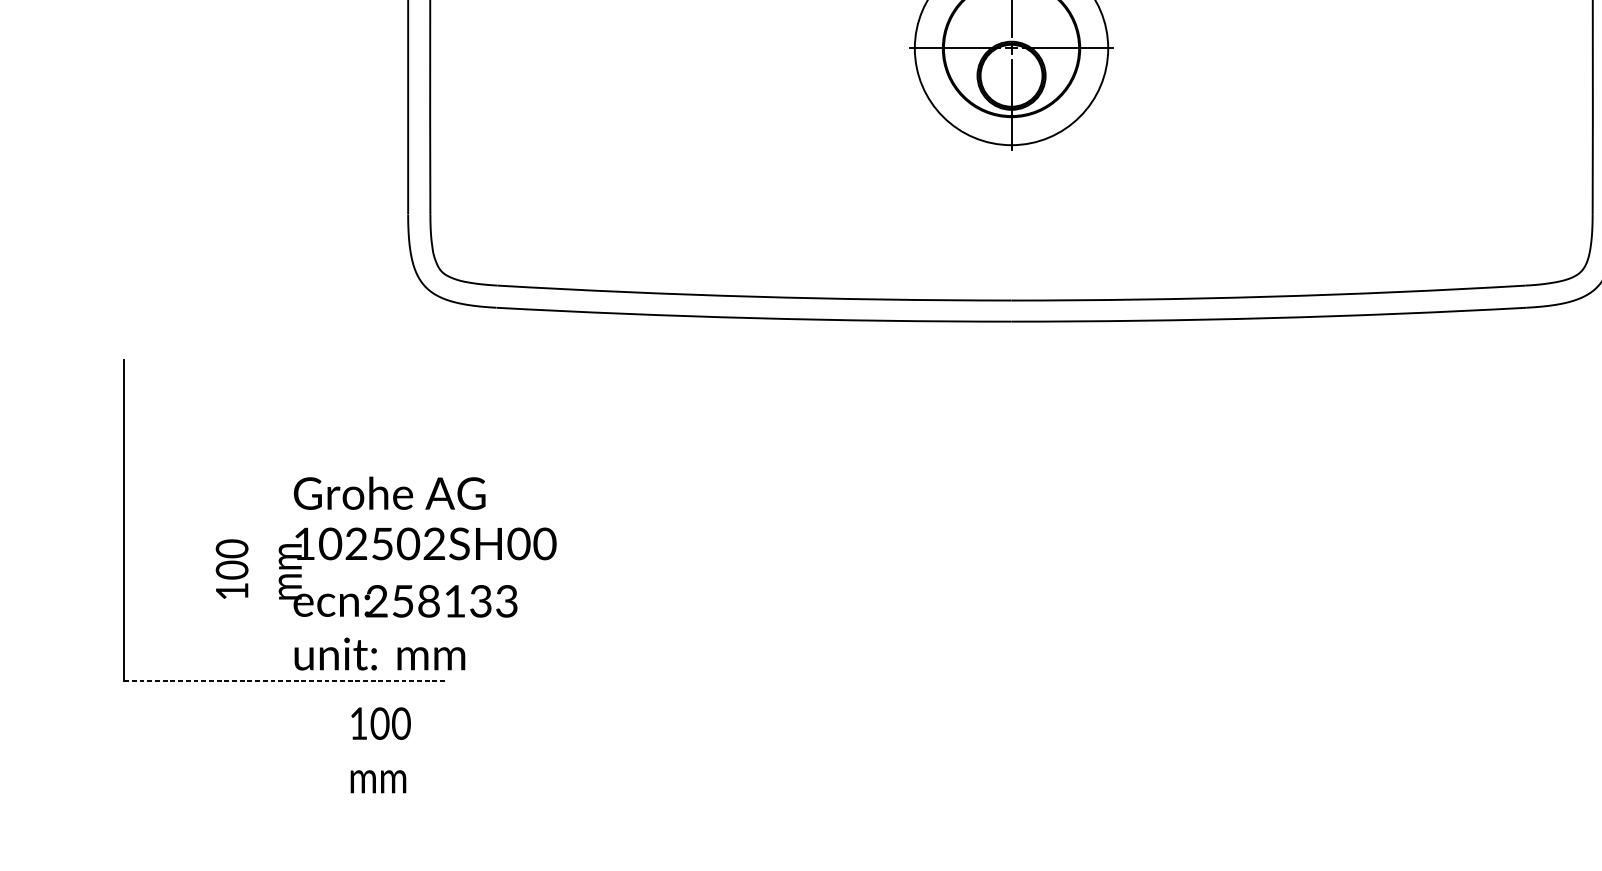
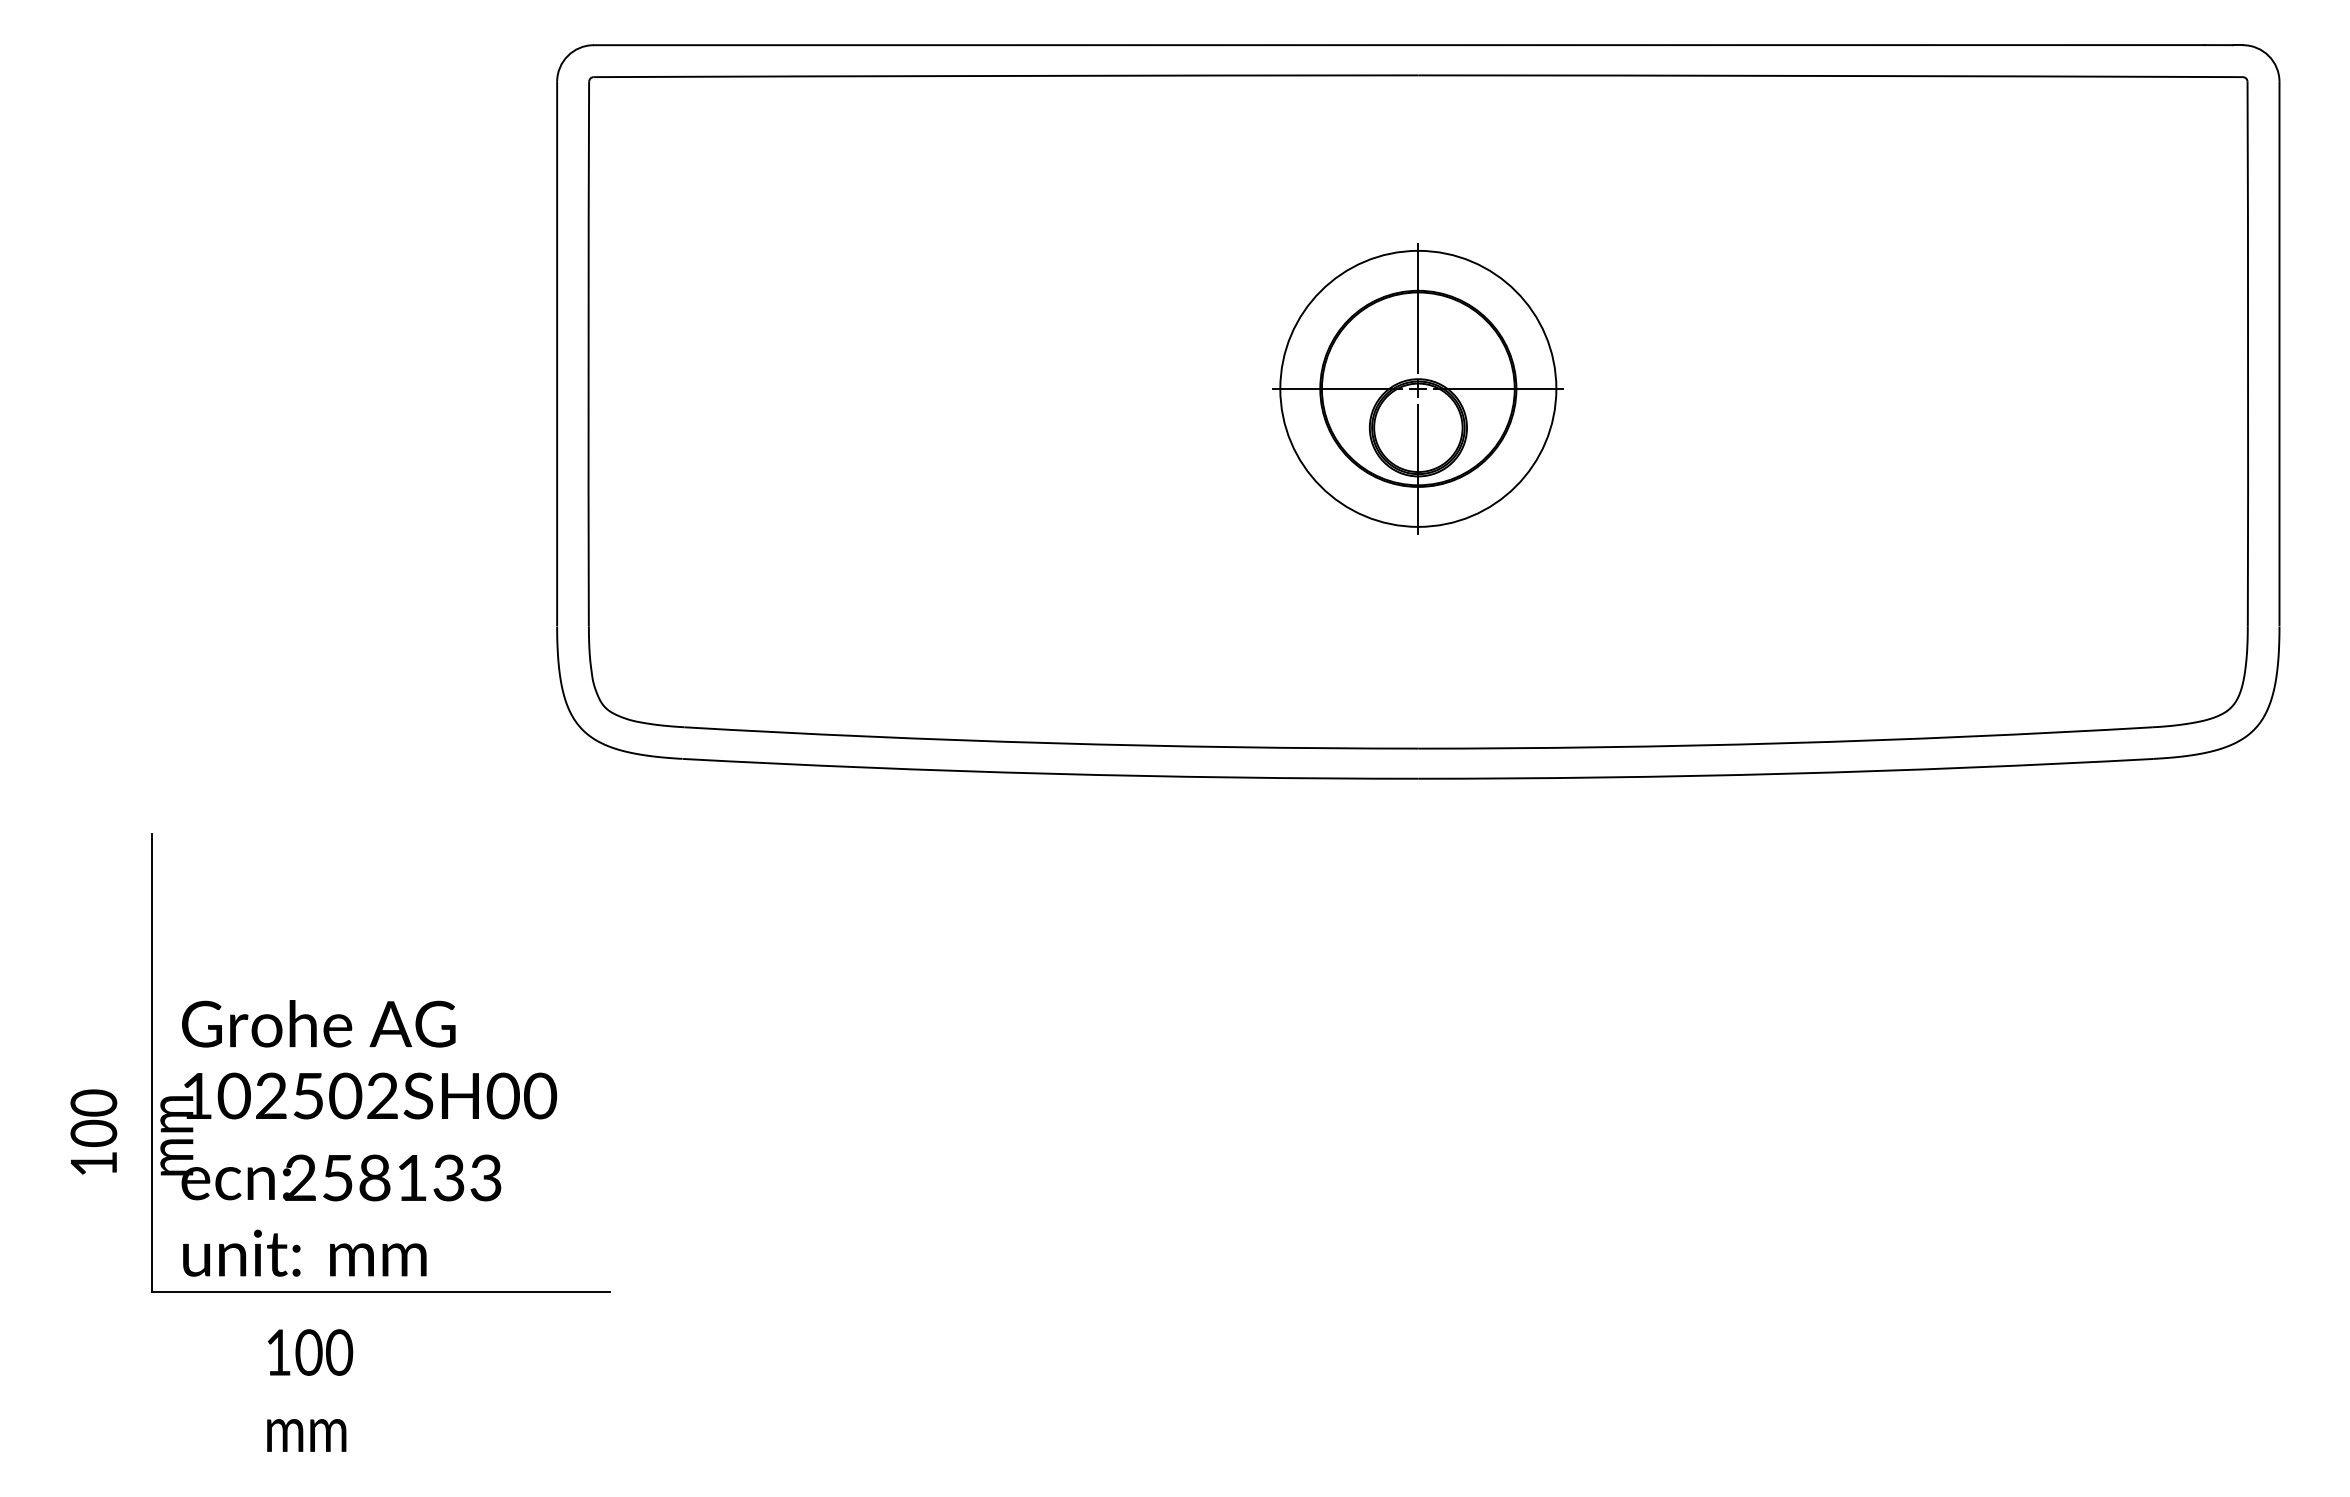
text: (385, 573) -> (313, 1138), moved
line: (285, 680) -> (381, 1291), dashed -> solid
text: (381, 750) -> (310, 1390), moved

